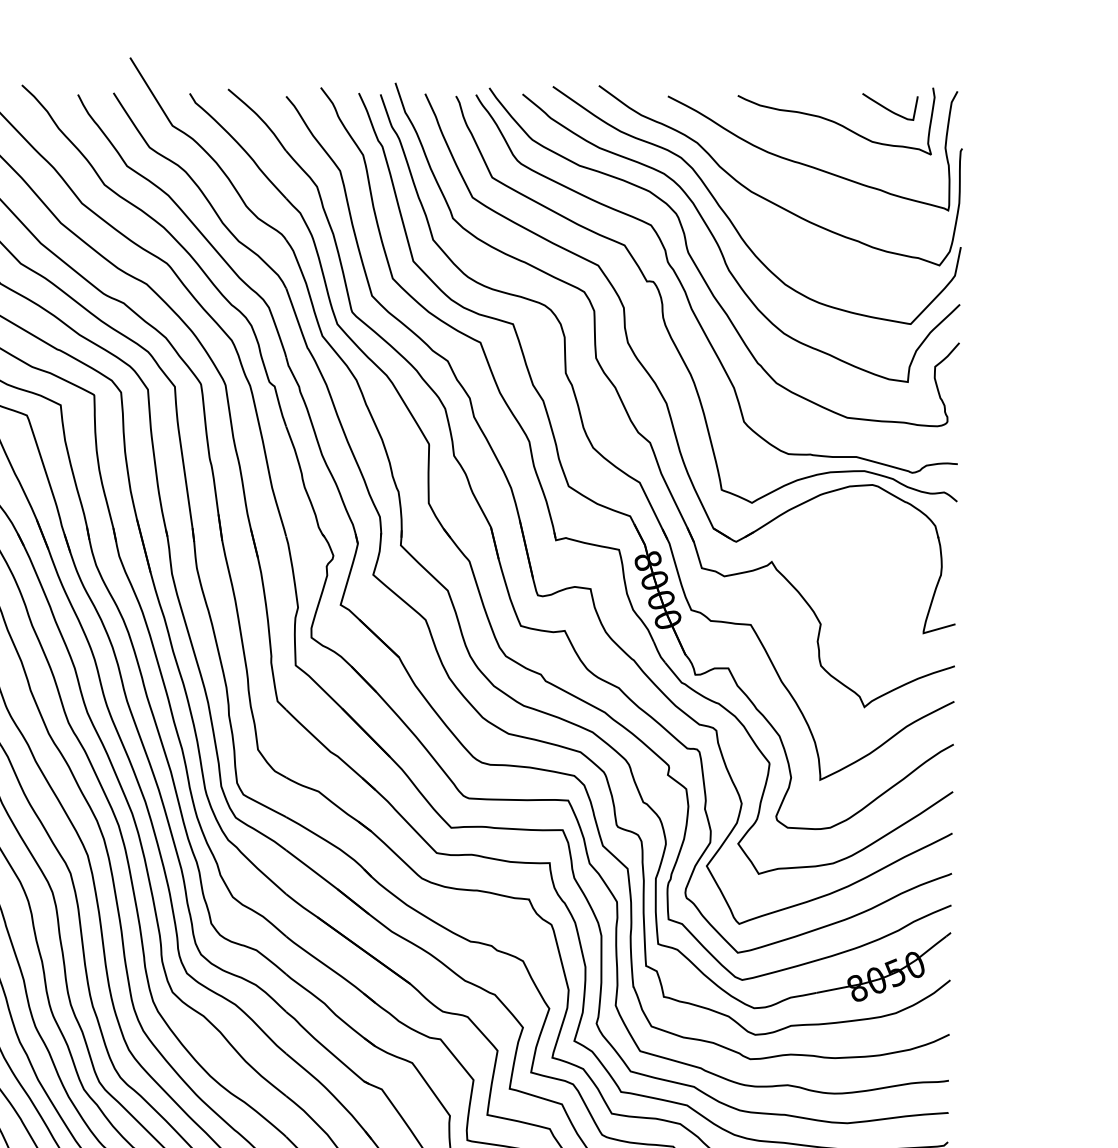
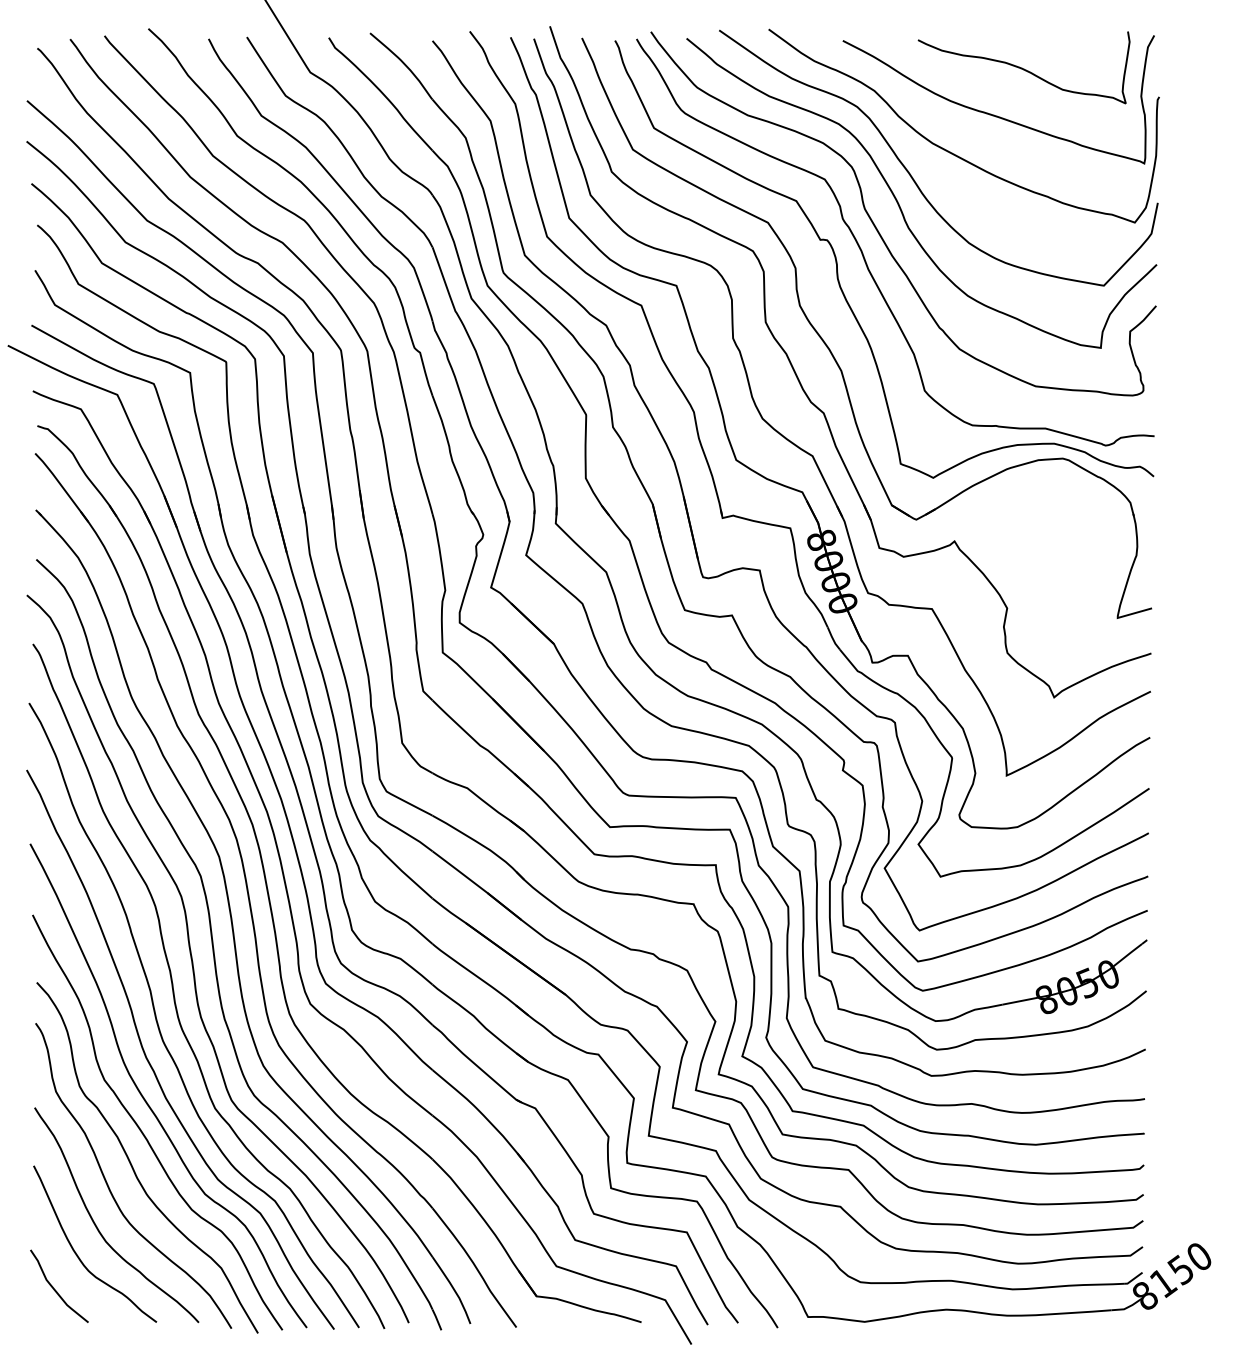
curve: (888, 109) -> (1080, 54), removed

